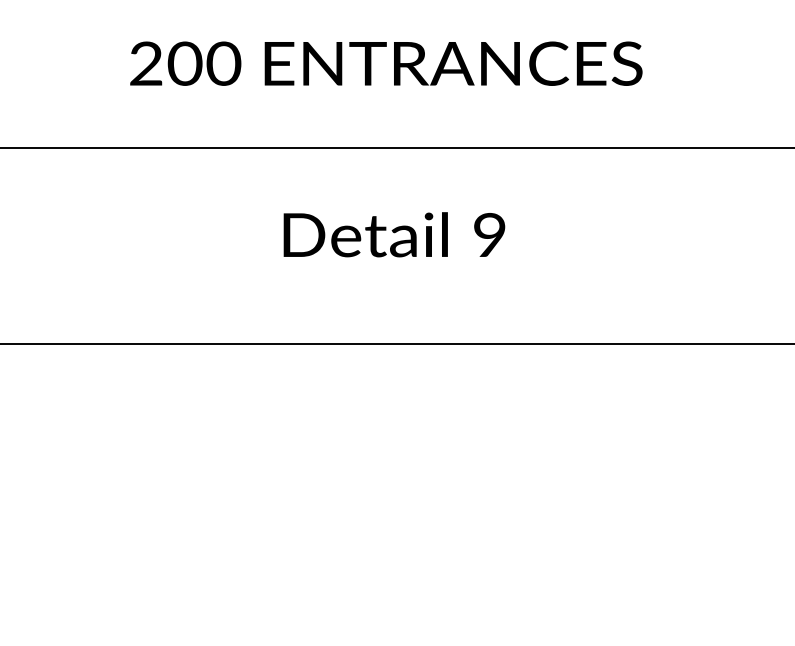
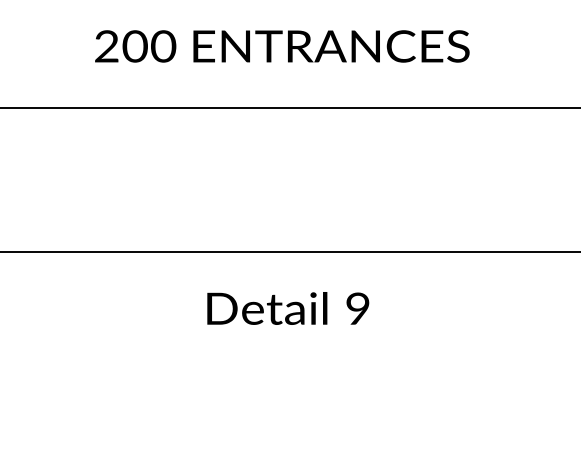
text: (394, 234) -> (288, 308), moved

